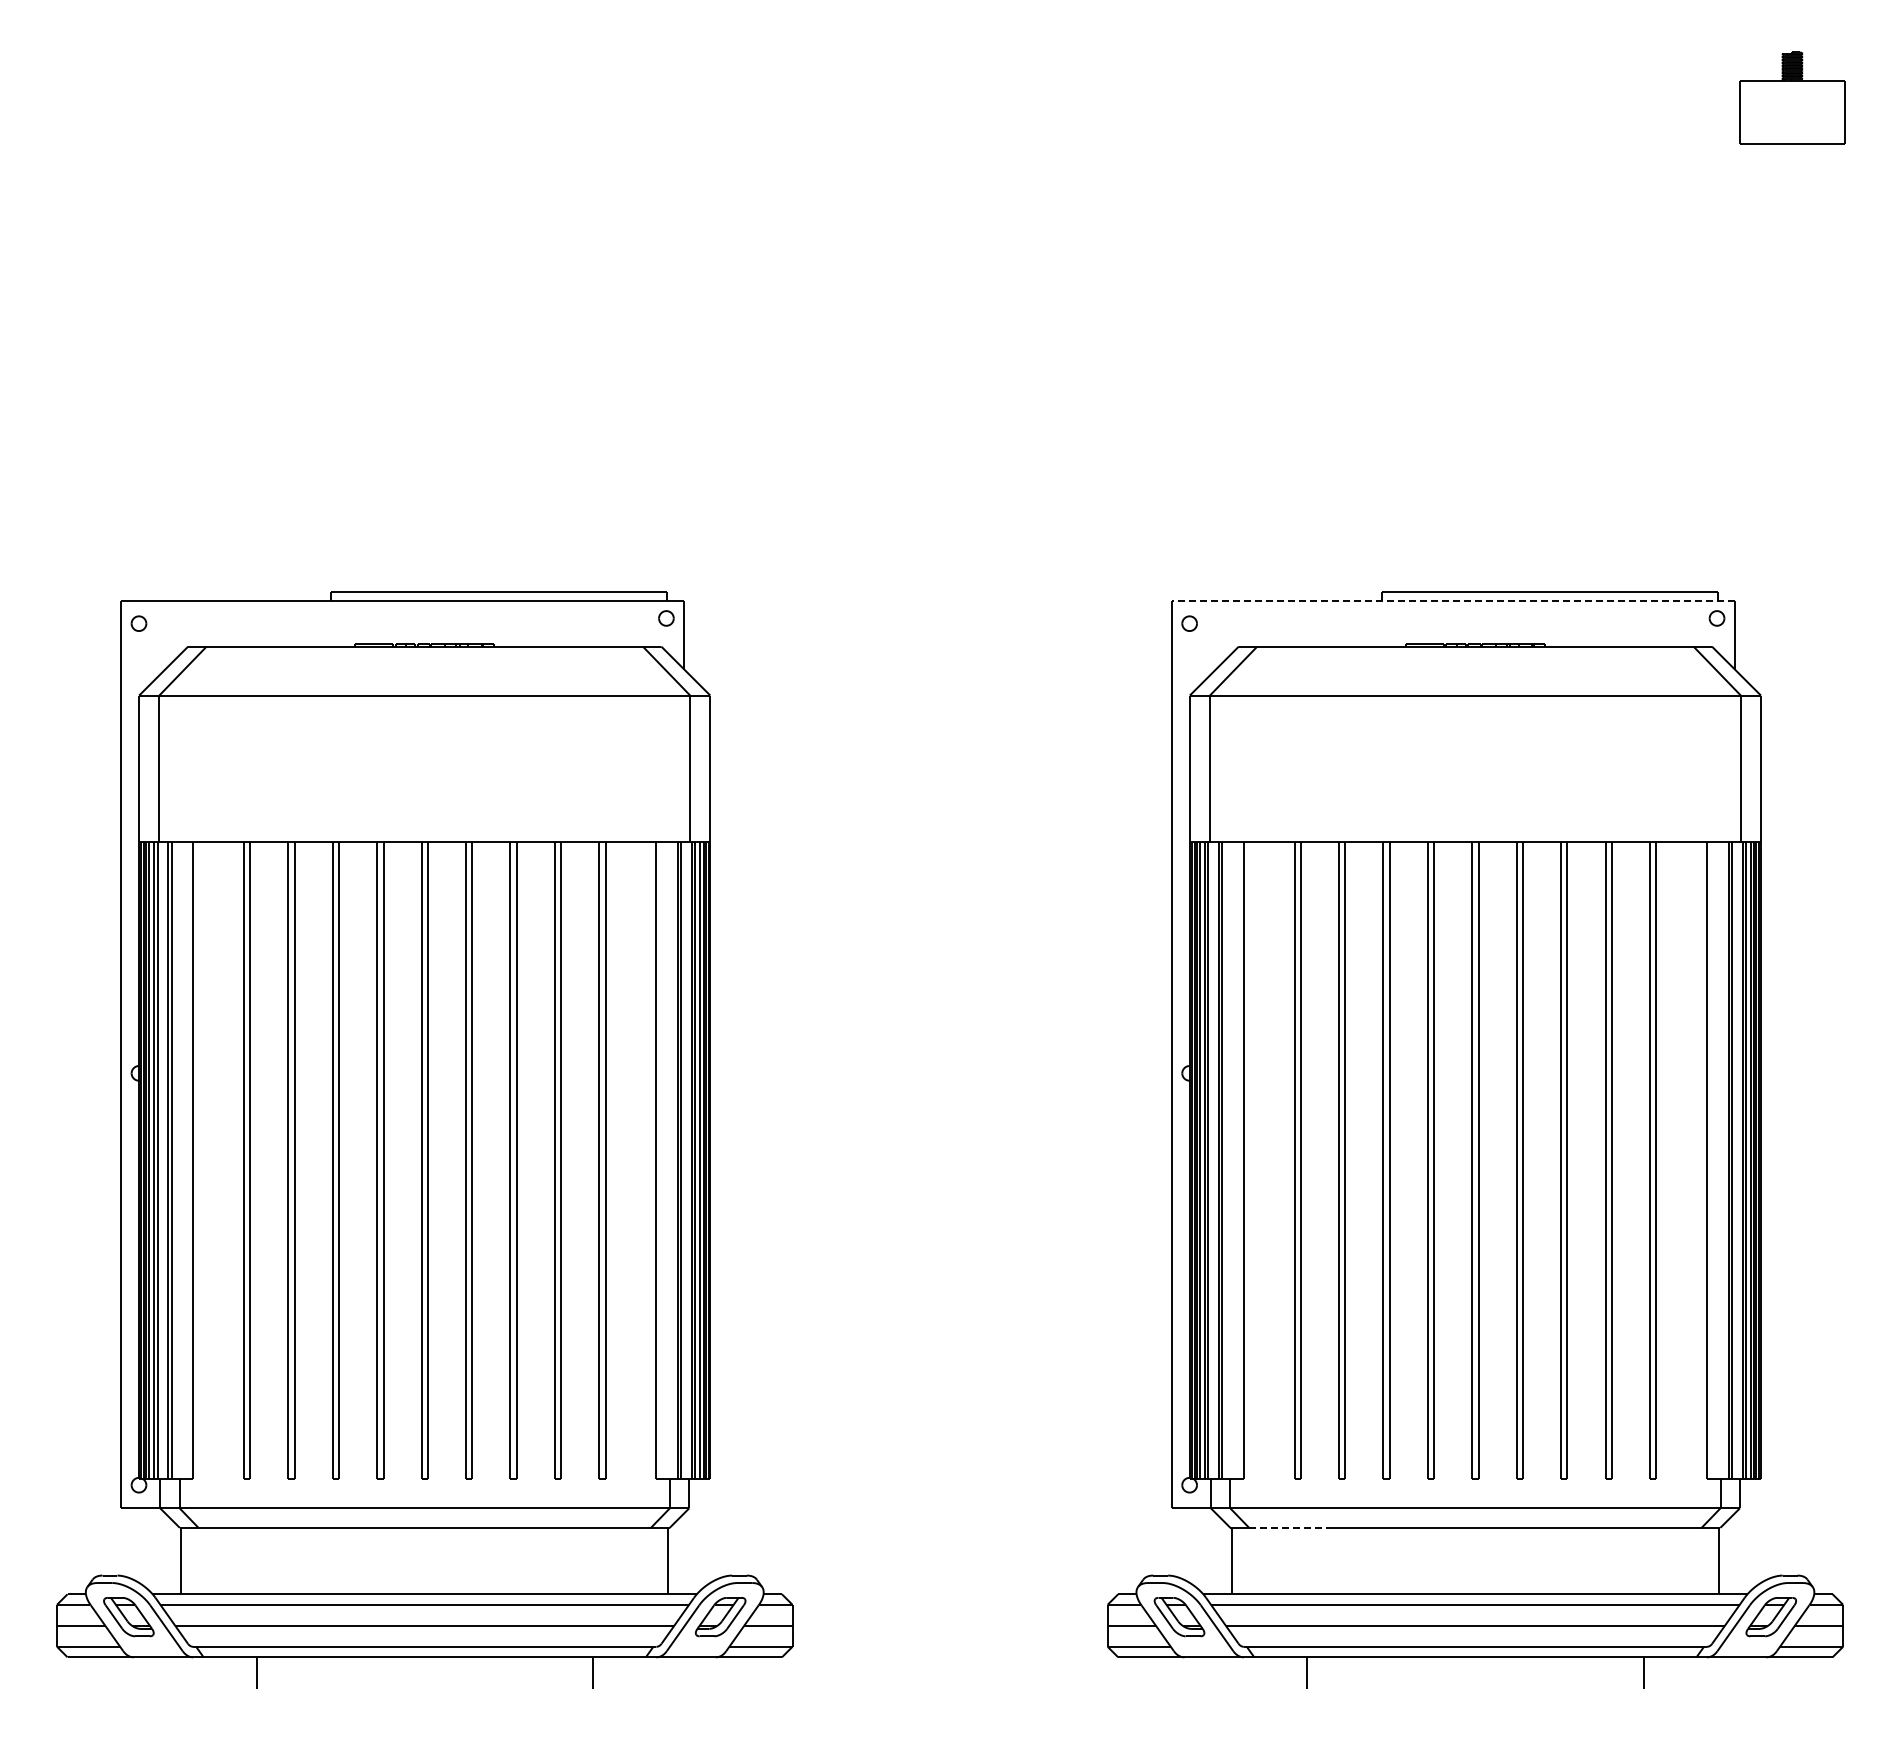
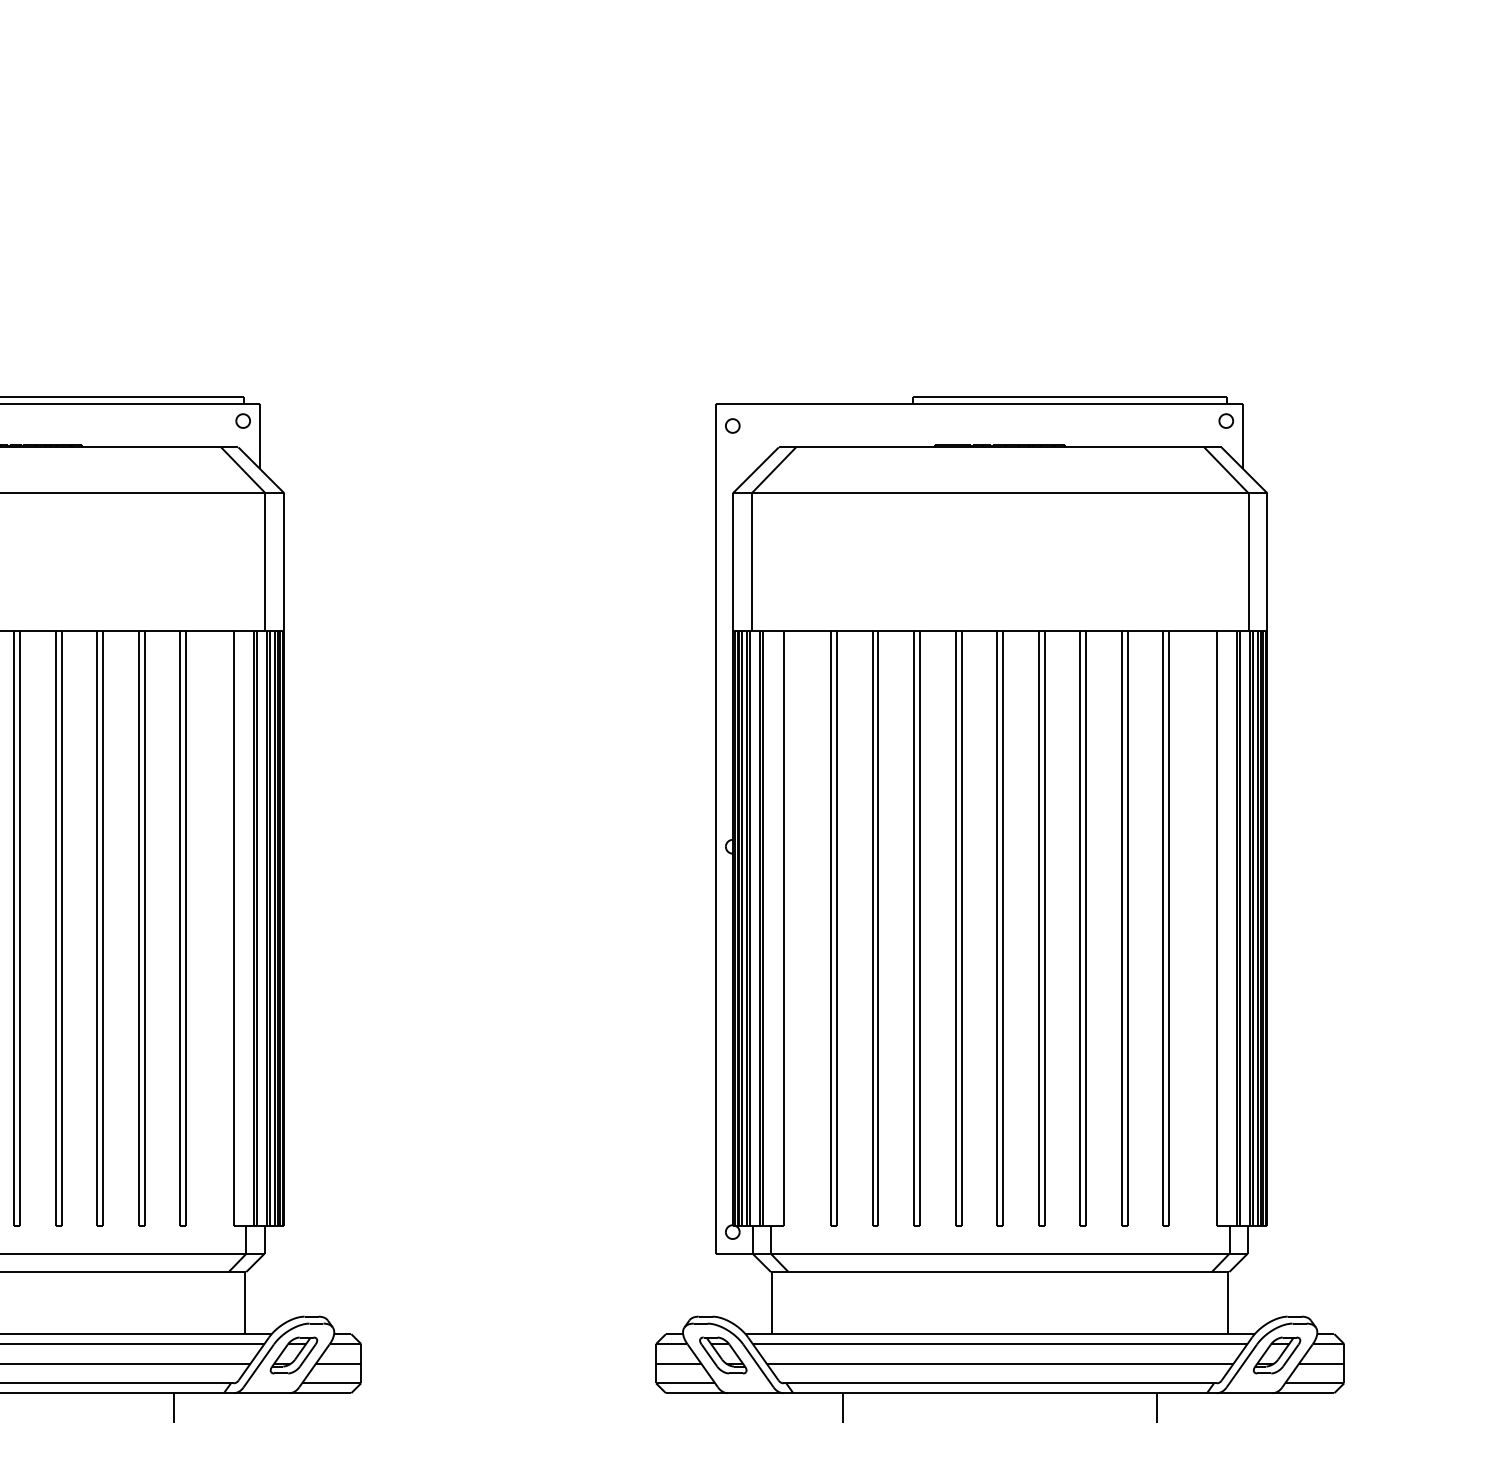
line: (1453, 600) -> (979, 404), dashed -> solid
line: (1290, 1527) -> (827, 1271), dashed -> solid

